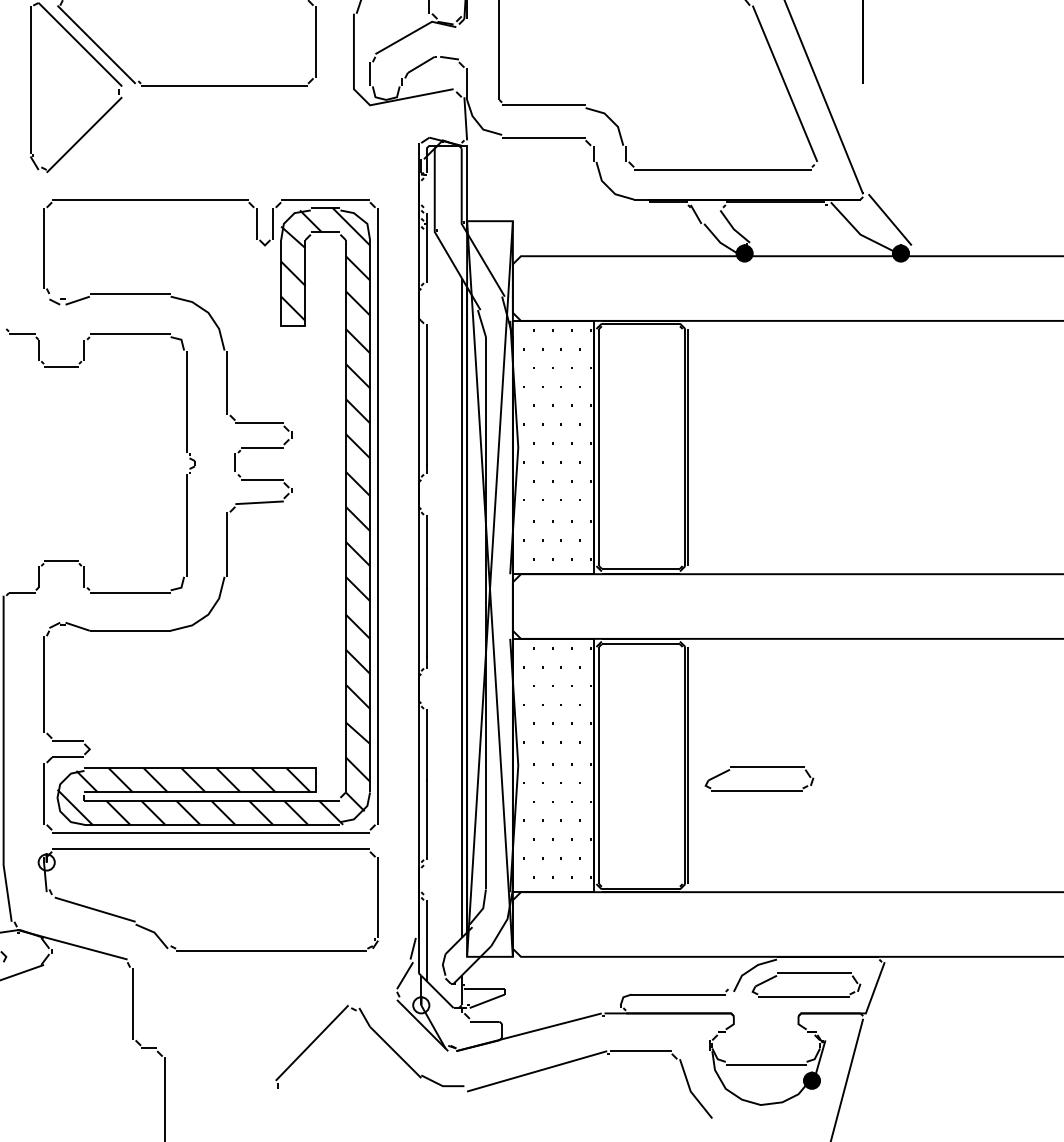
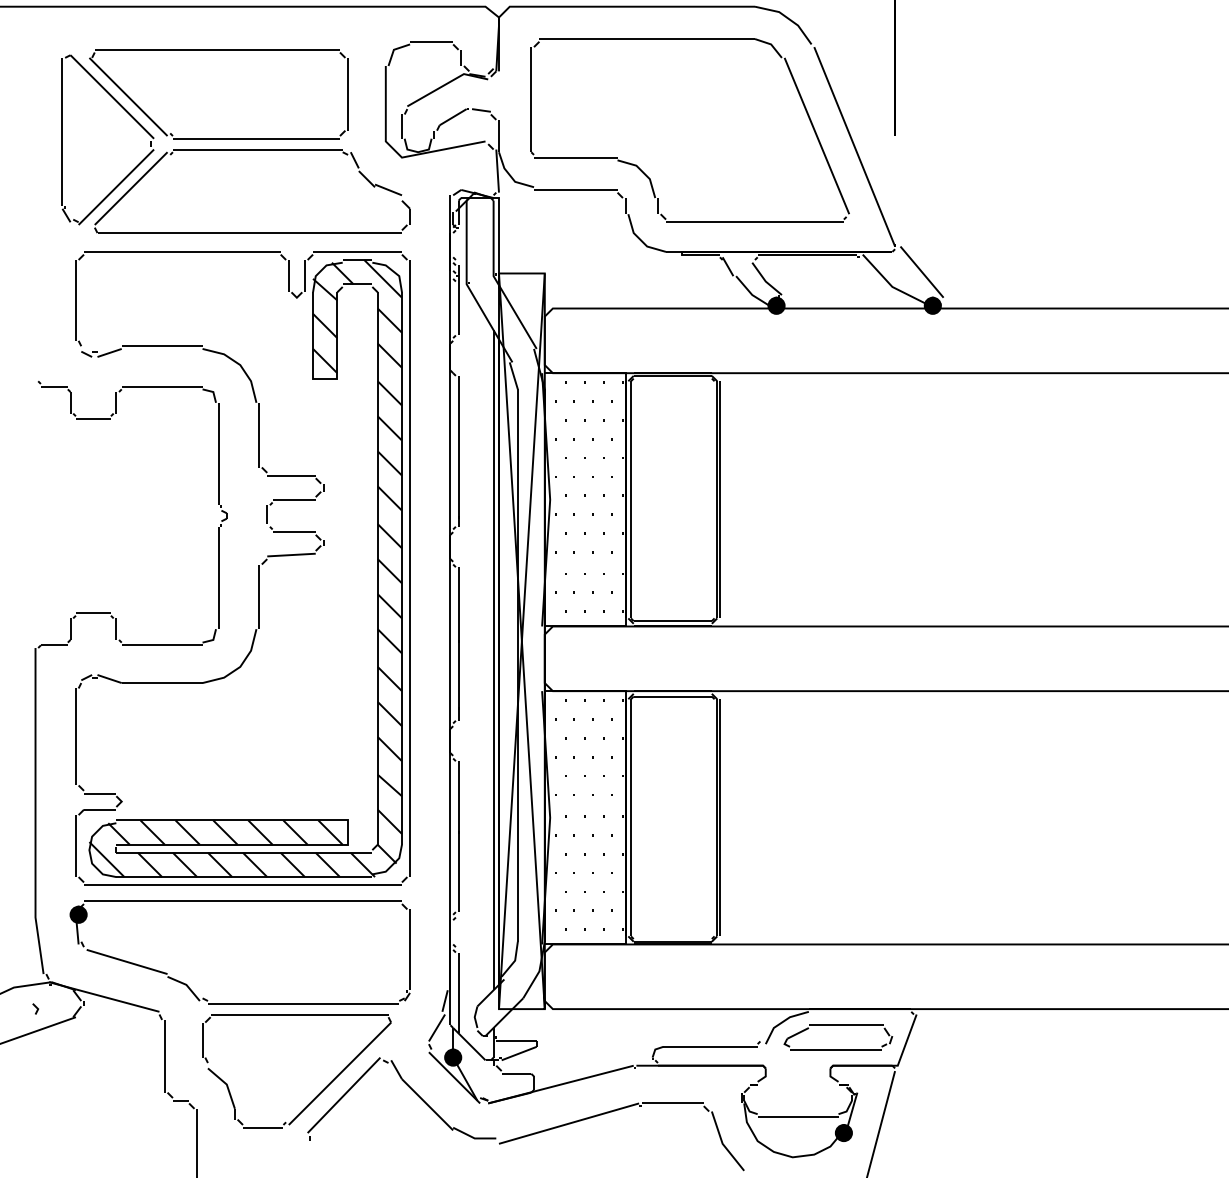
part: (220, 98) -> (252, 150), added
part: (759, 767) -> (791, 819), removed
fill: (46, 862) -> (78, 914), added
fill: (421, 1005) -> (453, 1057), added
part: (286, 1041) -> (318, 1093), added

